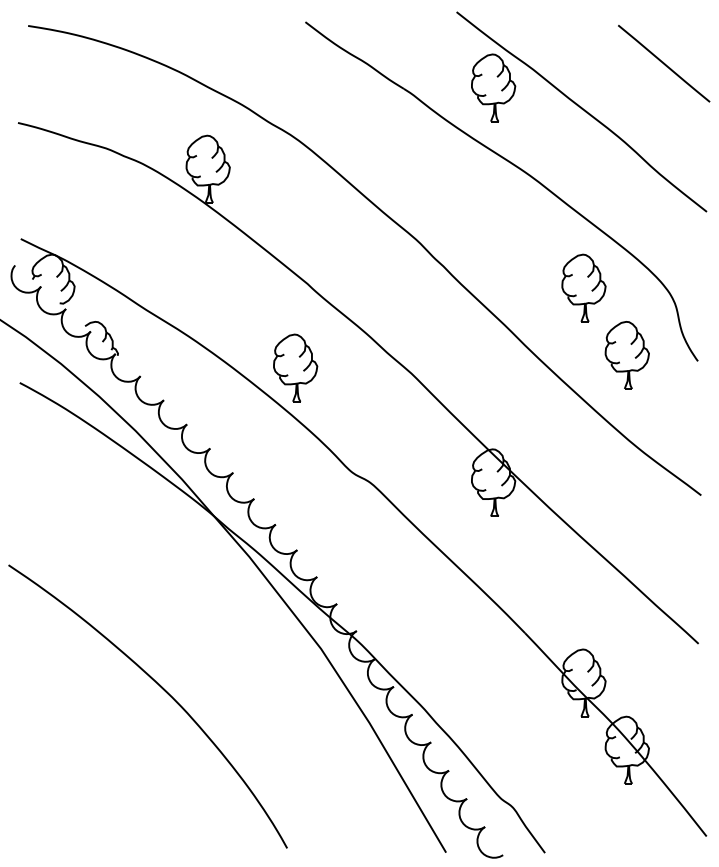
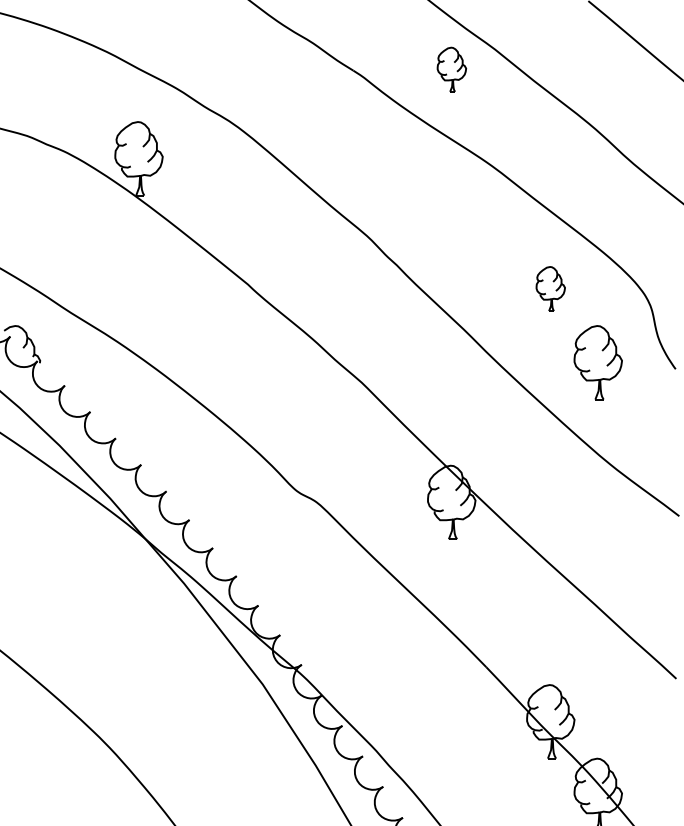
part: (493, 87) -> (451, 69), size x0.6
part: (583, 287) -> (550, 288), size x0.6
part: (295, 367) -> (234, 376), removed

